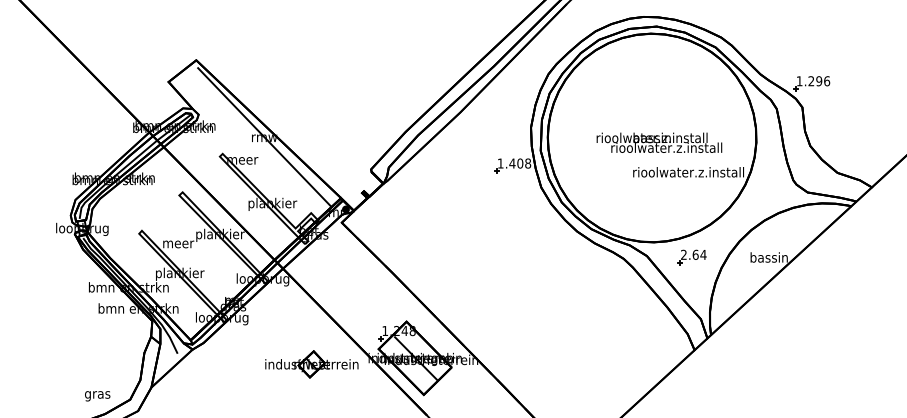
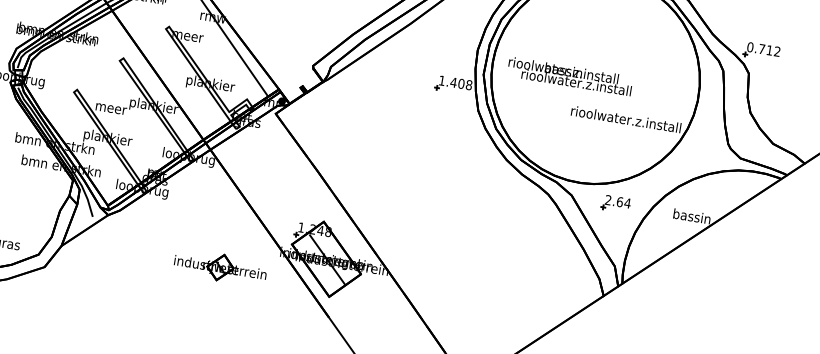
text: (813, 81) -> (763, 49), 1.296 -> 0.712
text: (659, 142) -> (570, 76), moved
part: (311, 364) -> (220, 267), moved

